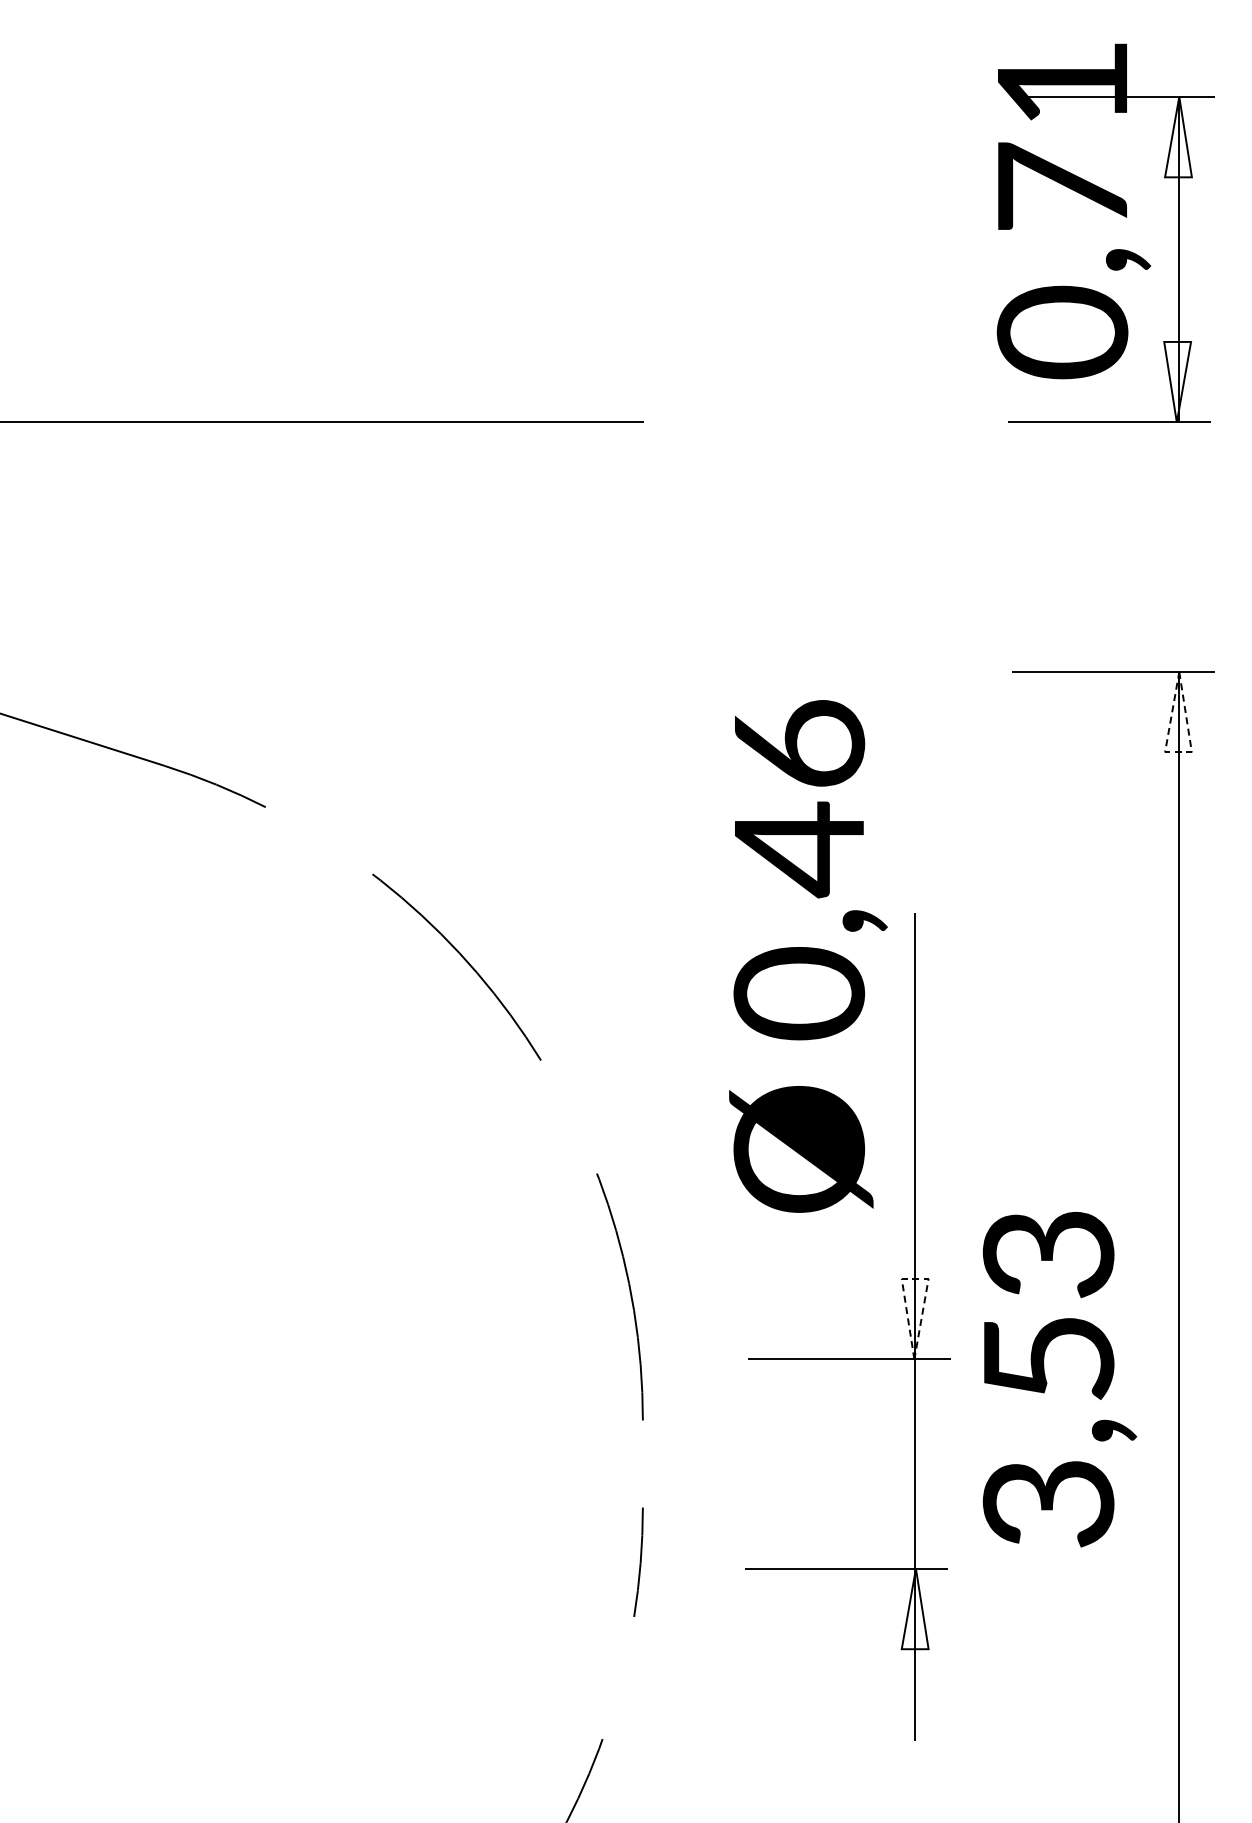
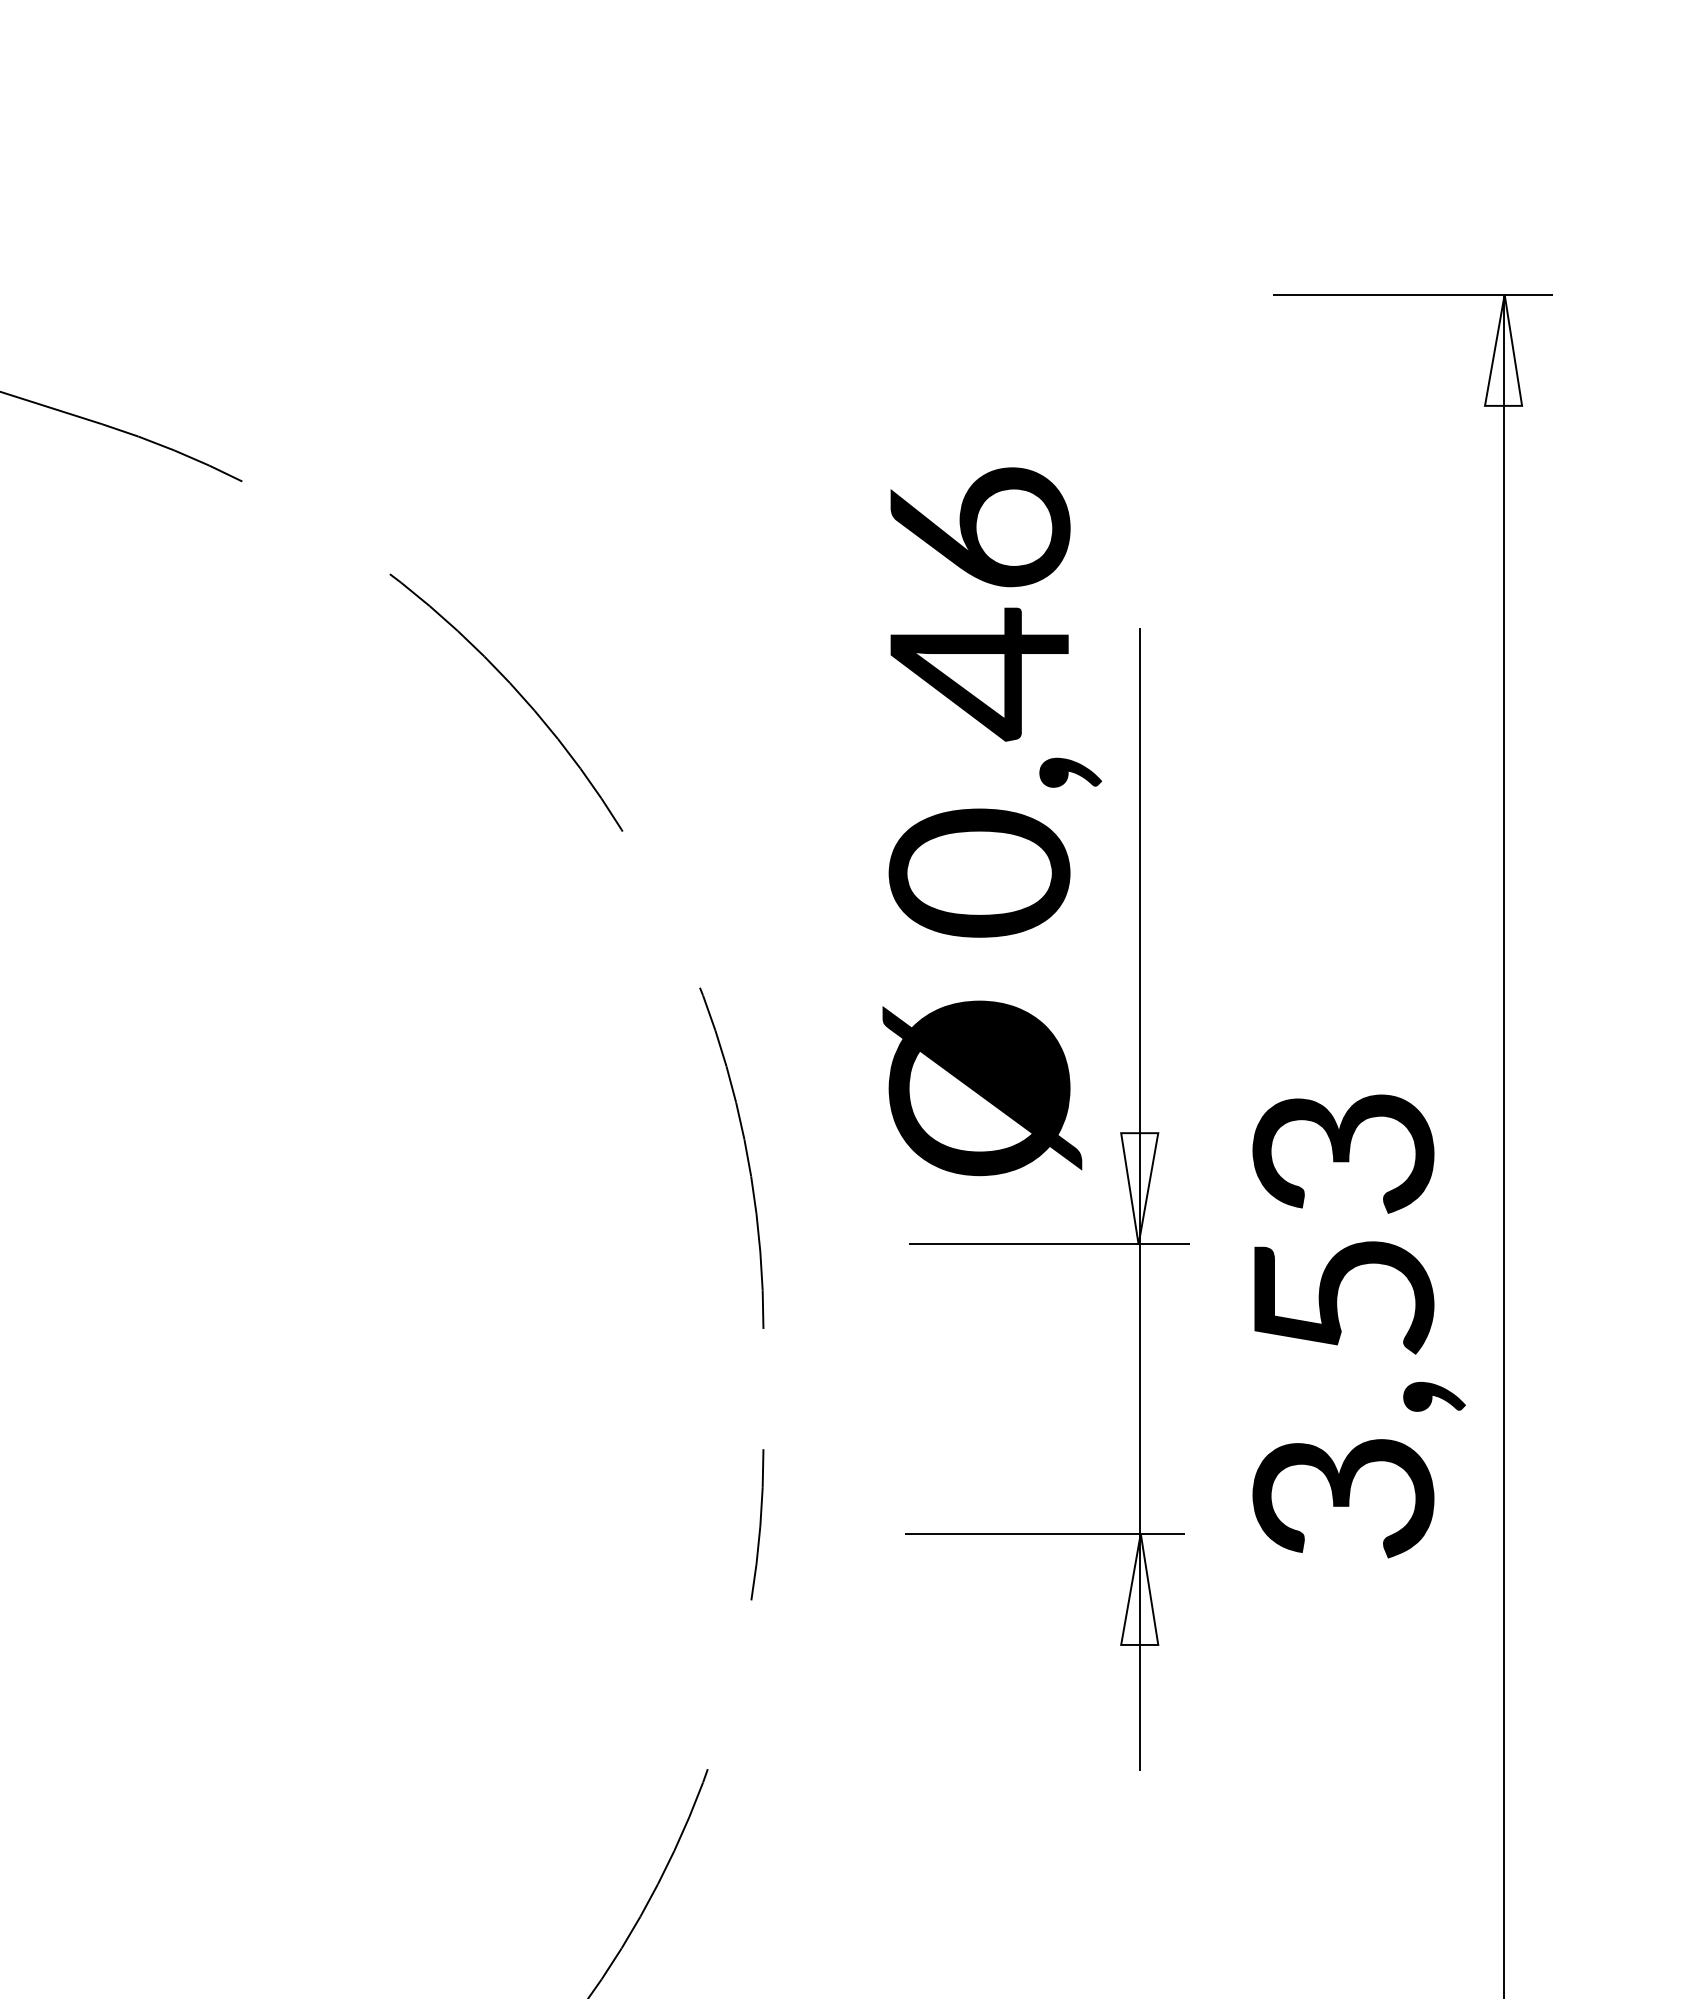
line: (1177, 752) -> (1502, 405), dashed -> solid
text: (808, 956) -> (992, 821), moved
line: (915, 1278) -> (1140, 1132), dashed -> solid
text: (1059, 1379) -> (1358, 1326), moved

